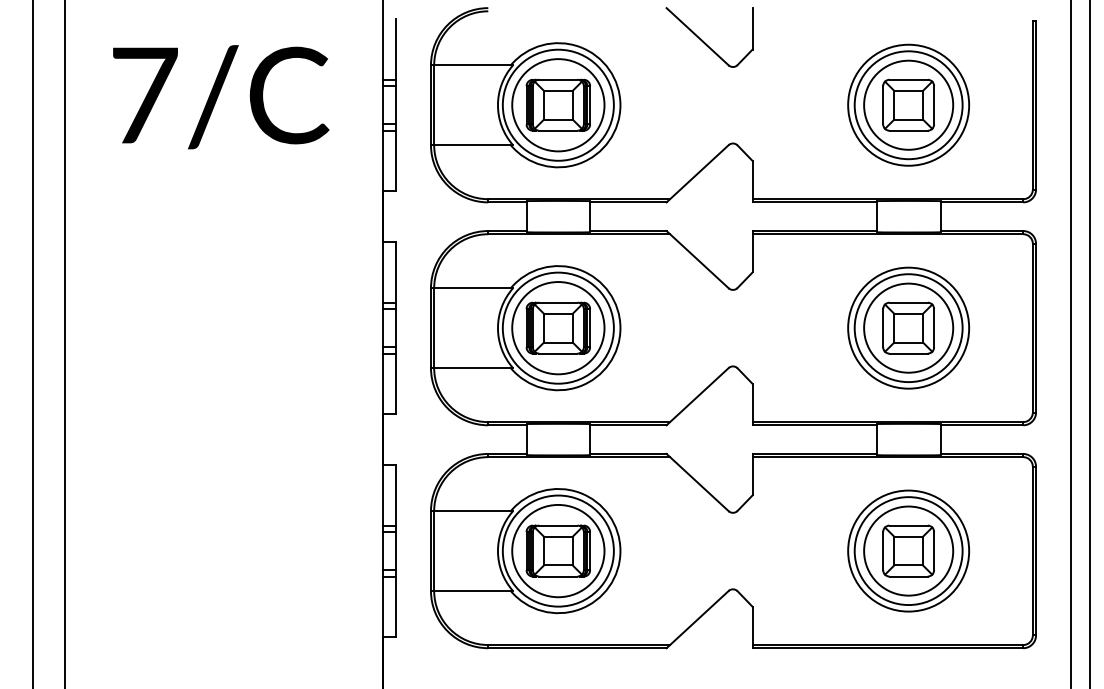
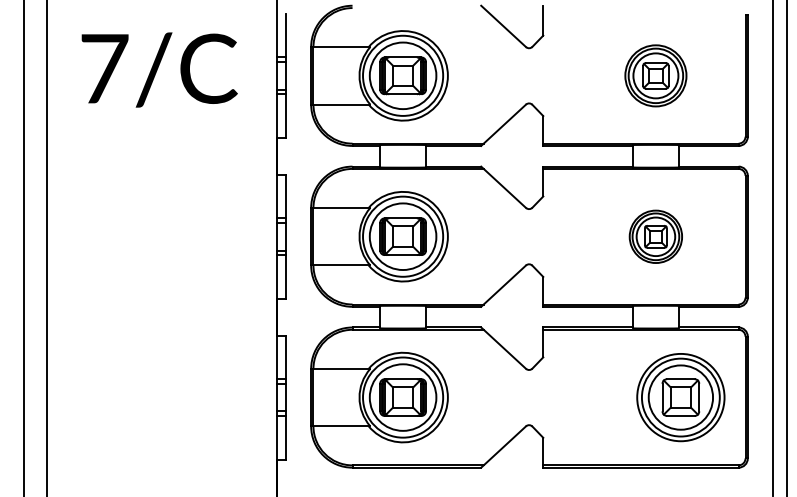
part: (908, 104) -> (655, 75), size x0.7
part: (908, 327) -> (655, 236), size x0.6
part: (908, 550) -> (680, 397), moved

